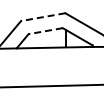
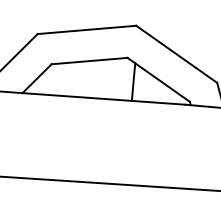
line: (43, 17) -> (87, 30), dashed -> solid
line: (45, 31) -> (89, 61), dashed -> solid

